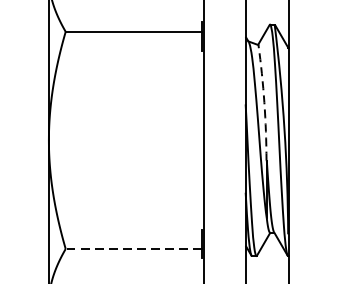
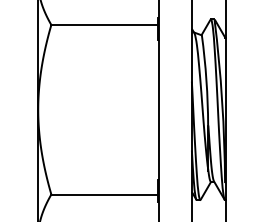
arc: (264, 102) -> (206, 80), dashed -> solid
line: (133, 248) -> (104, 194), dashed -> solid

